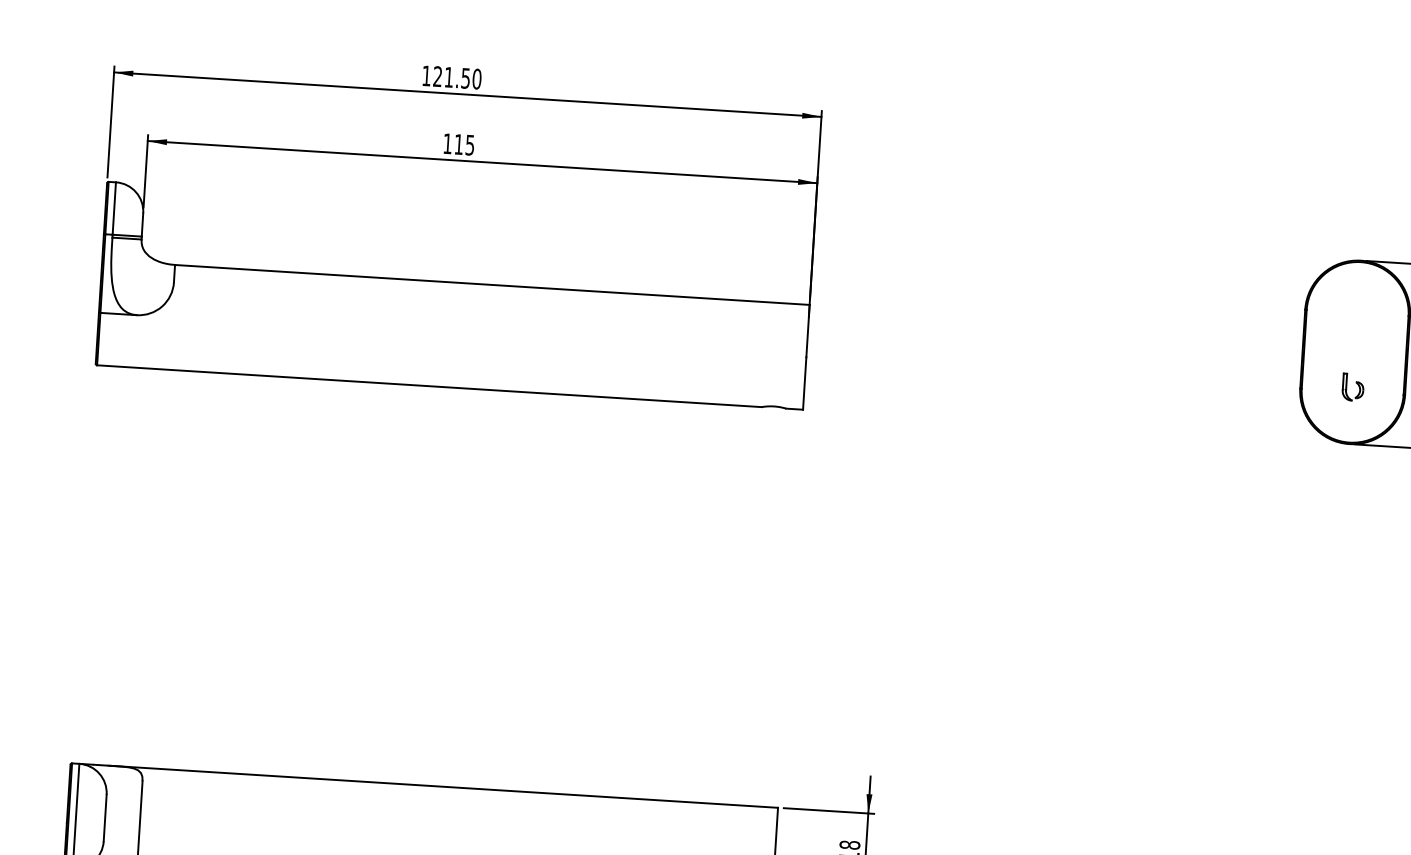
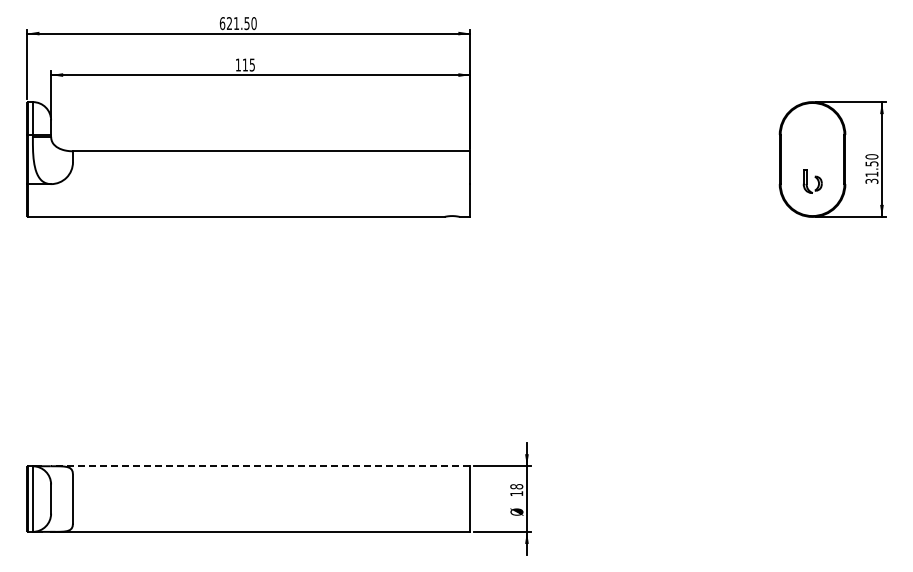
text: (426, 75) -> (222, 23), 121.50 -> 621.50
part: (1352, 387) -> (812, 181), size x1.4
line: (442, 787) -> (260, 466), solid -> dashed

